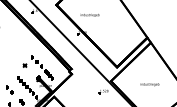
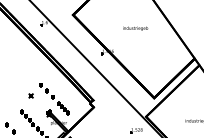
text: (89, 15) -> (134, 28), moved

